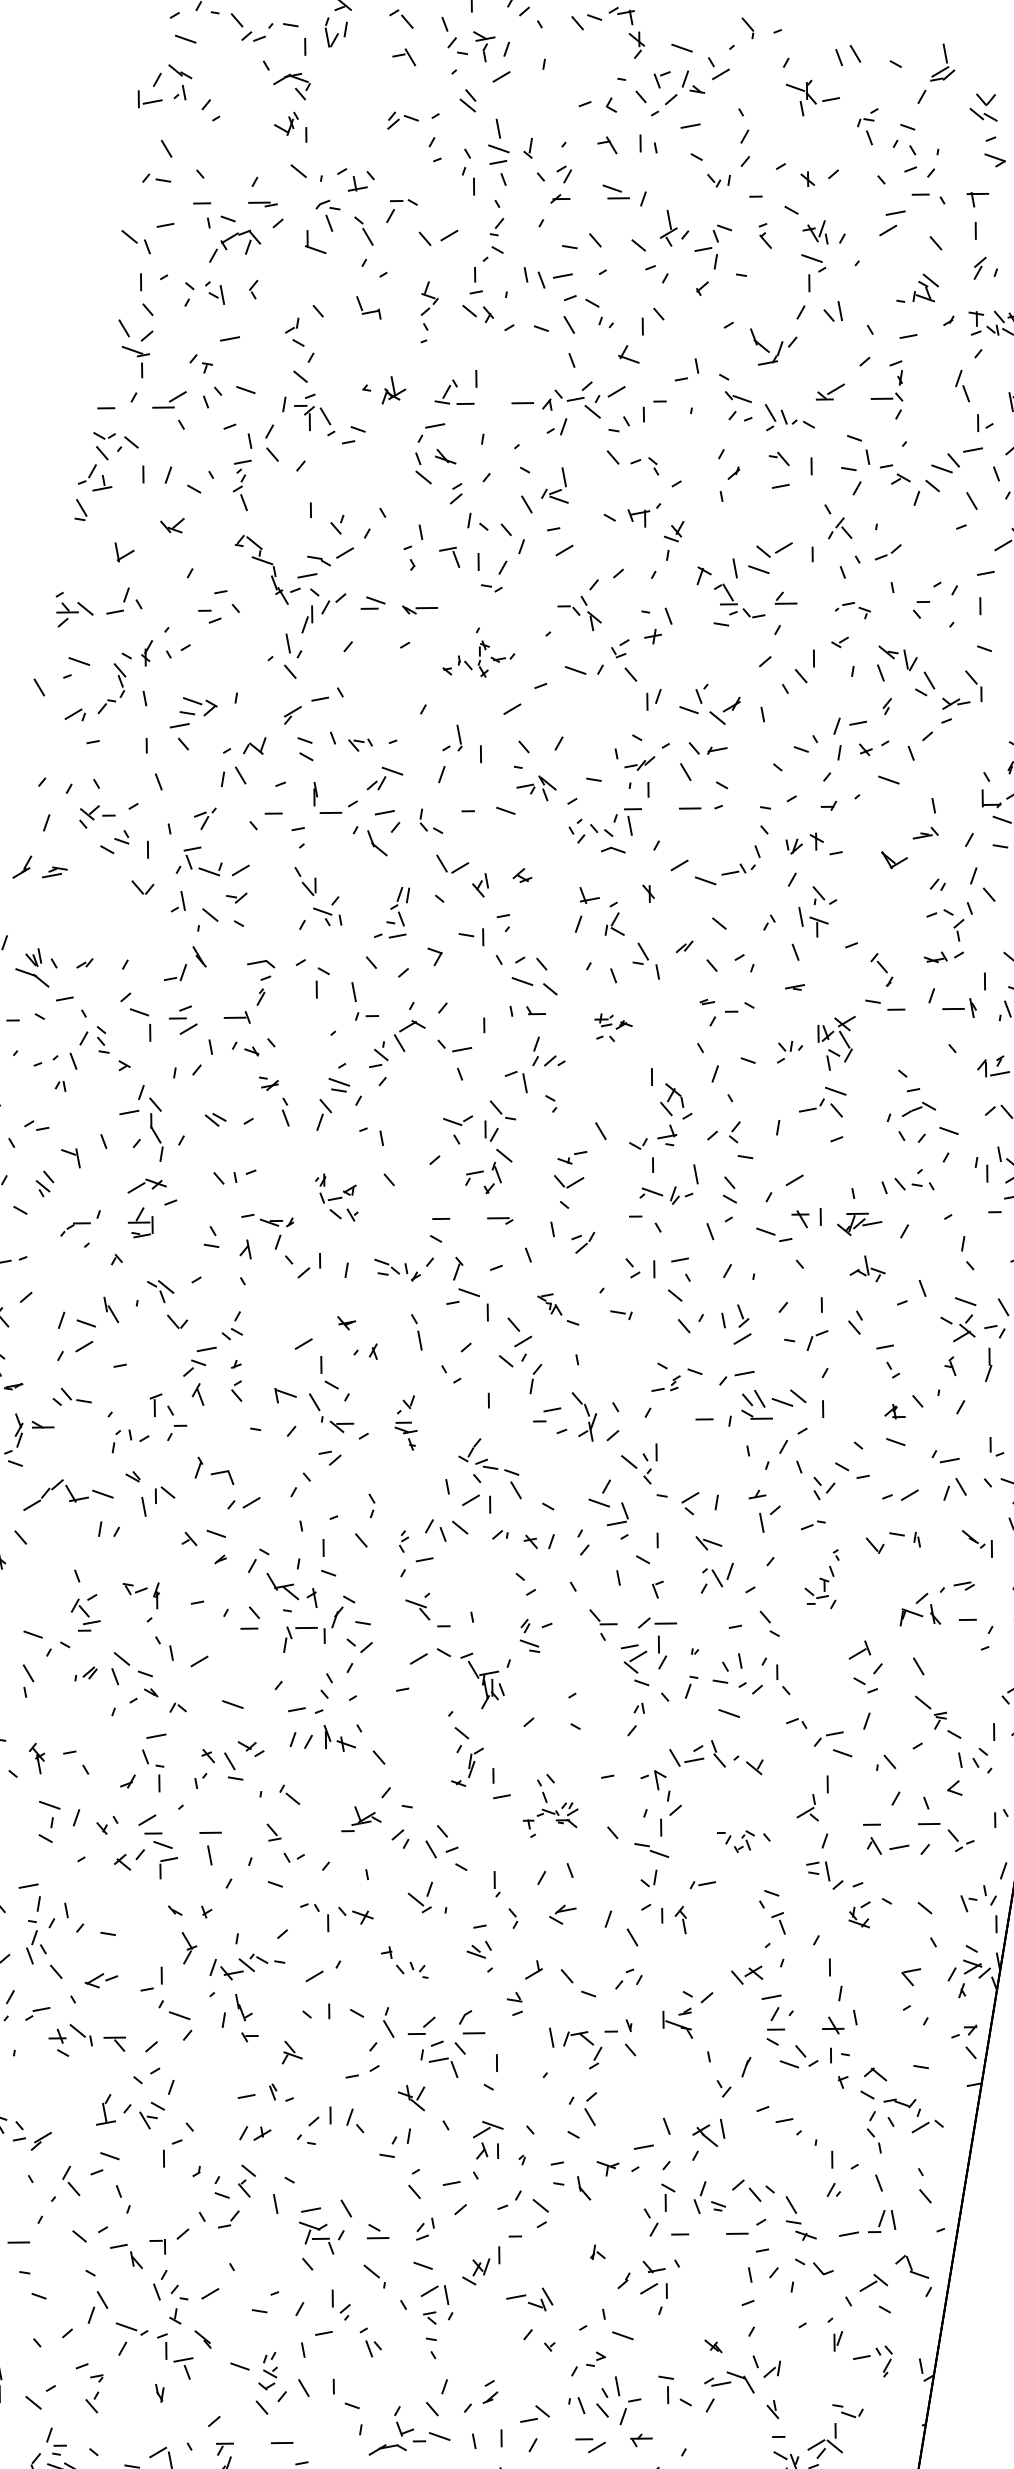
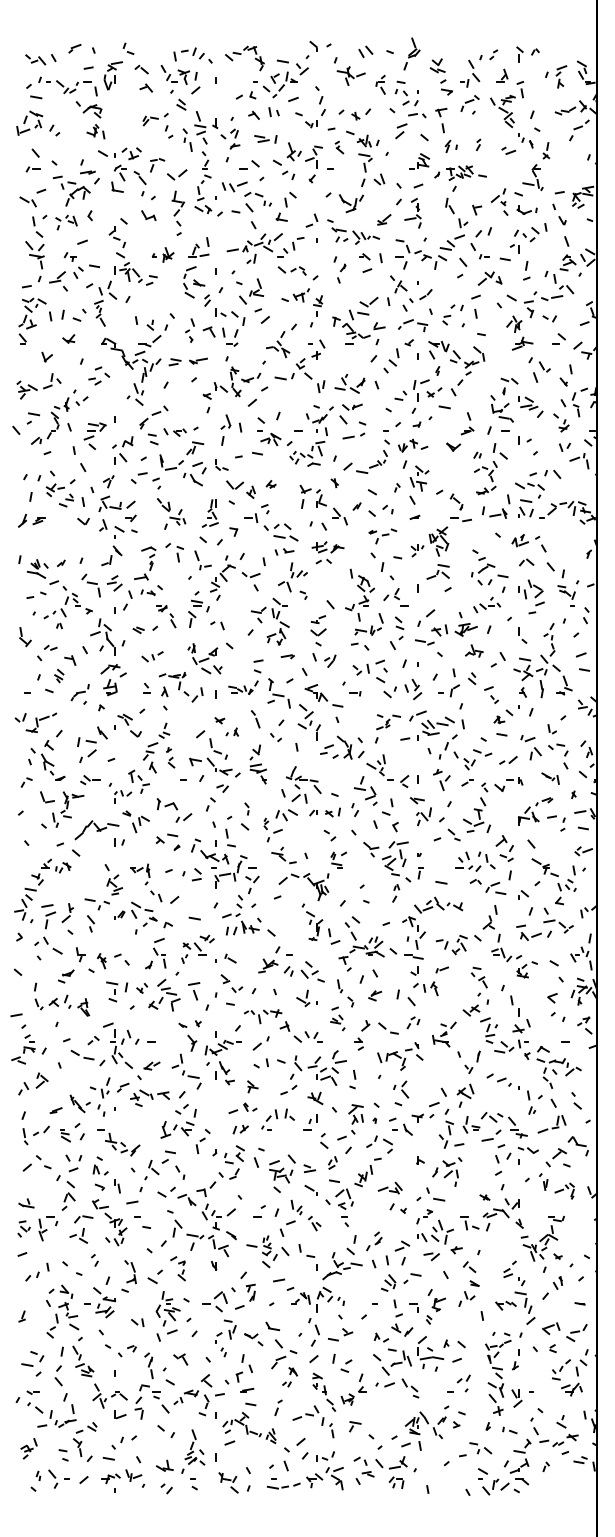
part: (426, 310) -> (177, 212), size x1.43
part: (853, 609) -> (413, 325), size x1.67
part: (479, 652) -> (231, 377), size x1.67
part: (611, 1027) -> (327, 552), size x1.67
part: (335, 1196) -> (204, 658), size x1.43
part: (557, 1307) -> (323, 695), size x1.67
part: (405, 1421) -> (257, 764), size x1.43
part: (822, 1576) -> (476, 807), size x1.67
part: (753, 1674) -> (475, 861), moved
part: (552, 1807) -> (361, 943), size x1.67
part: (742, 1842) -> (458, 945), size x1.67
part: (404, 1960) -> (300, 1031), size x1.67

